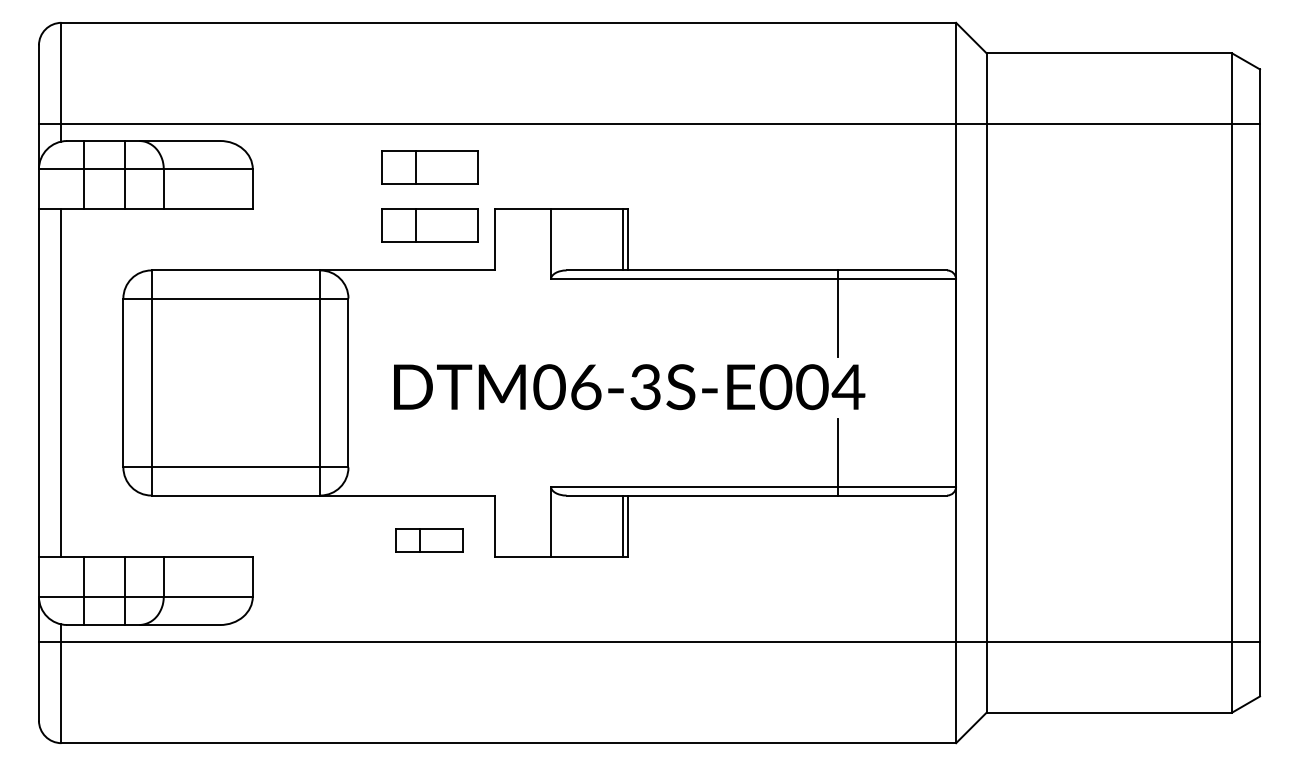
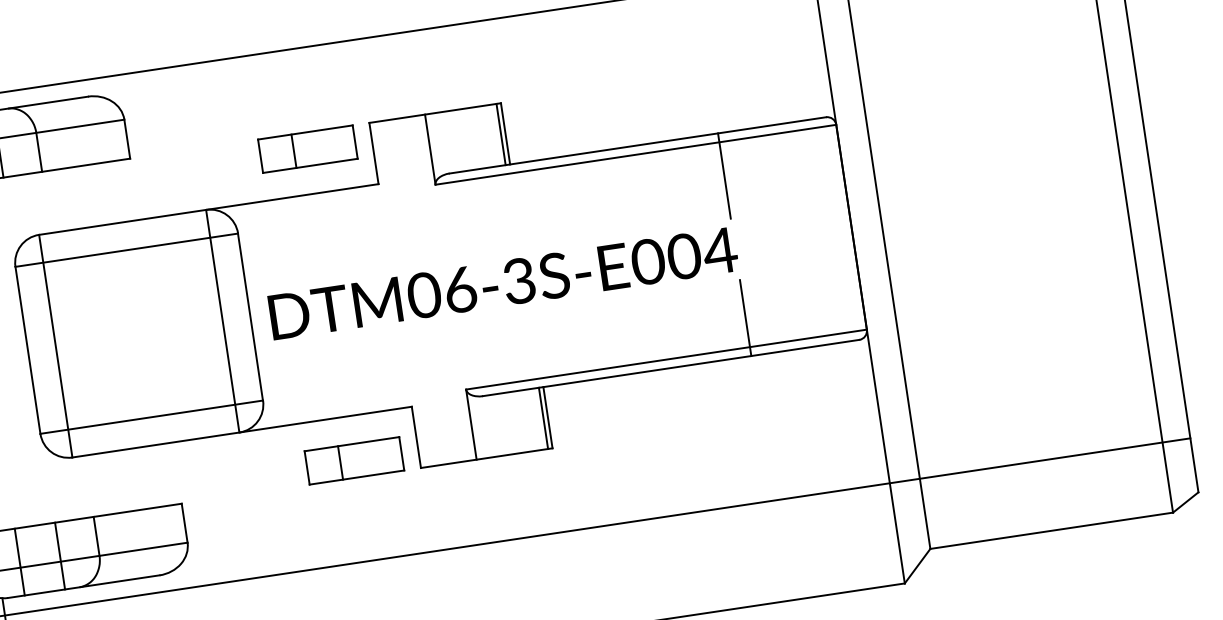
part: (429, 167) -> (298, 91), removed
text: (629, 387) -> (503, 283), moved
part: (429, 540) -> (353, 460), size x1.43

